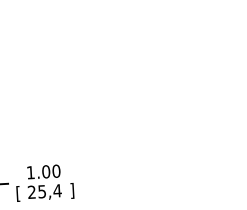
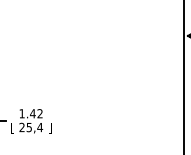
text: (51, 171) -> (36, 113), 1.00 -> 1.42

